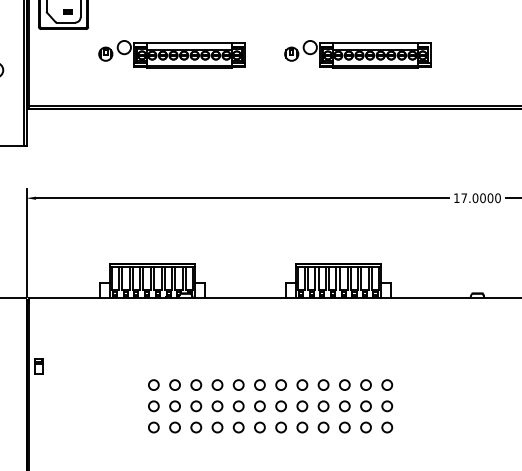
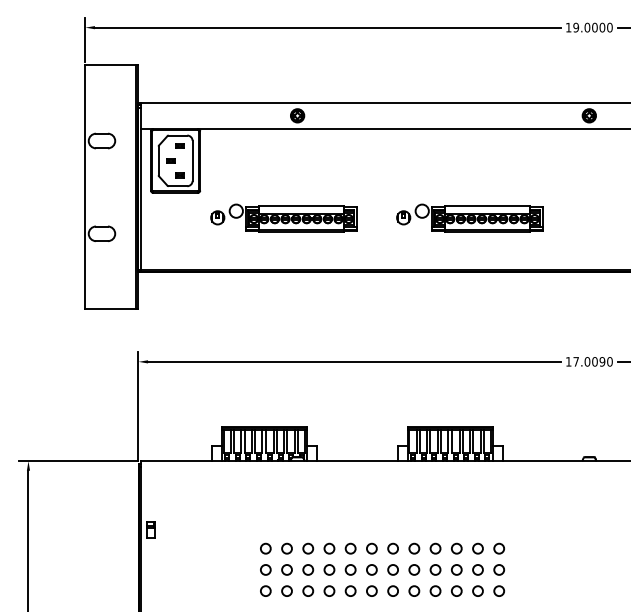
text: (490, 197) -> (602, 361), 17.0000 -> 17.0090

